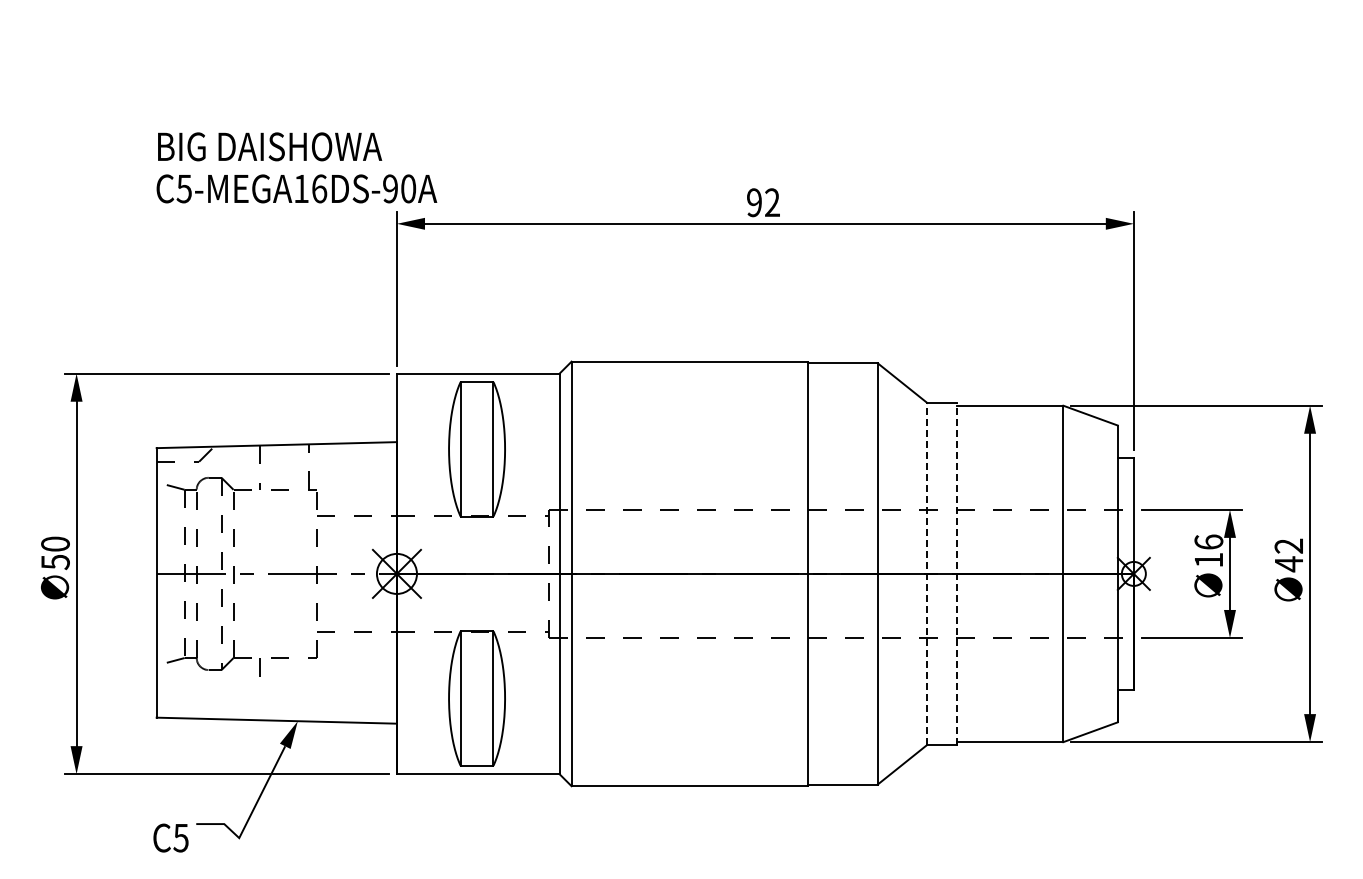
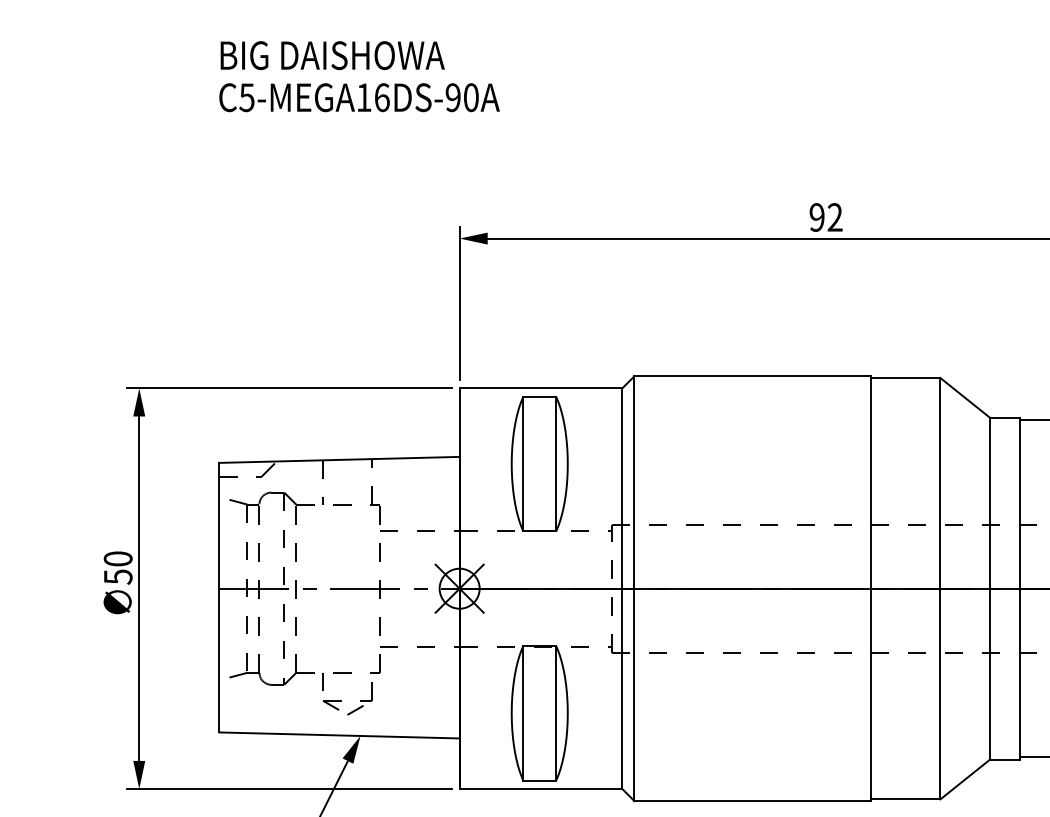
text: (296, 167) -> (359, 76), moved
line: (927, 573) -> (990, 588), dashed -> solid
line: (956, 573) -> (1019, 588), dashed -> solid
part: (278, 685) -> (341, 700), added

